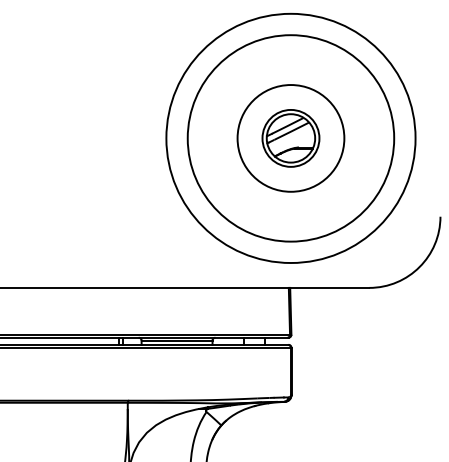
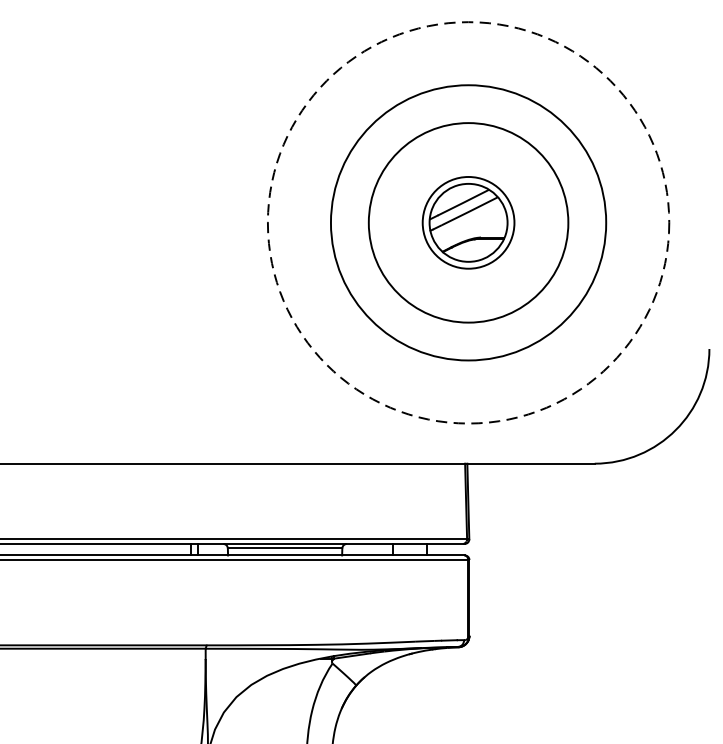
circle: (290, 138) -> (467, 222), size x0.6
circle: (290, 138) -> (467, 222), size x1.6
circle: (290, 138) -> (467, 222), solid -> dashed

